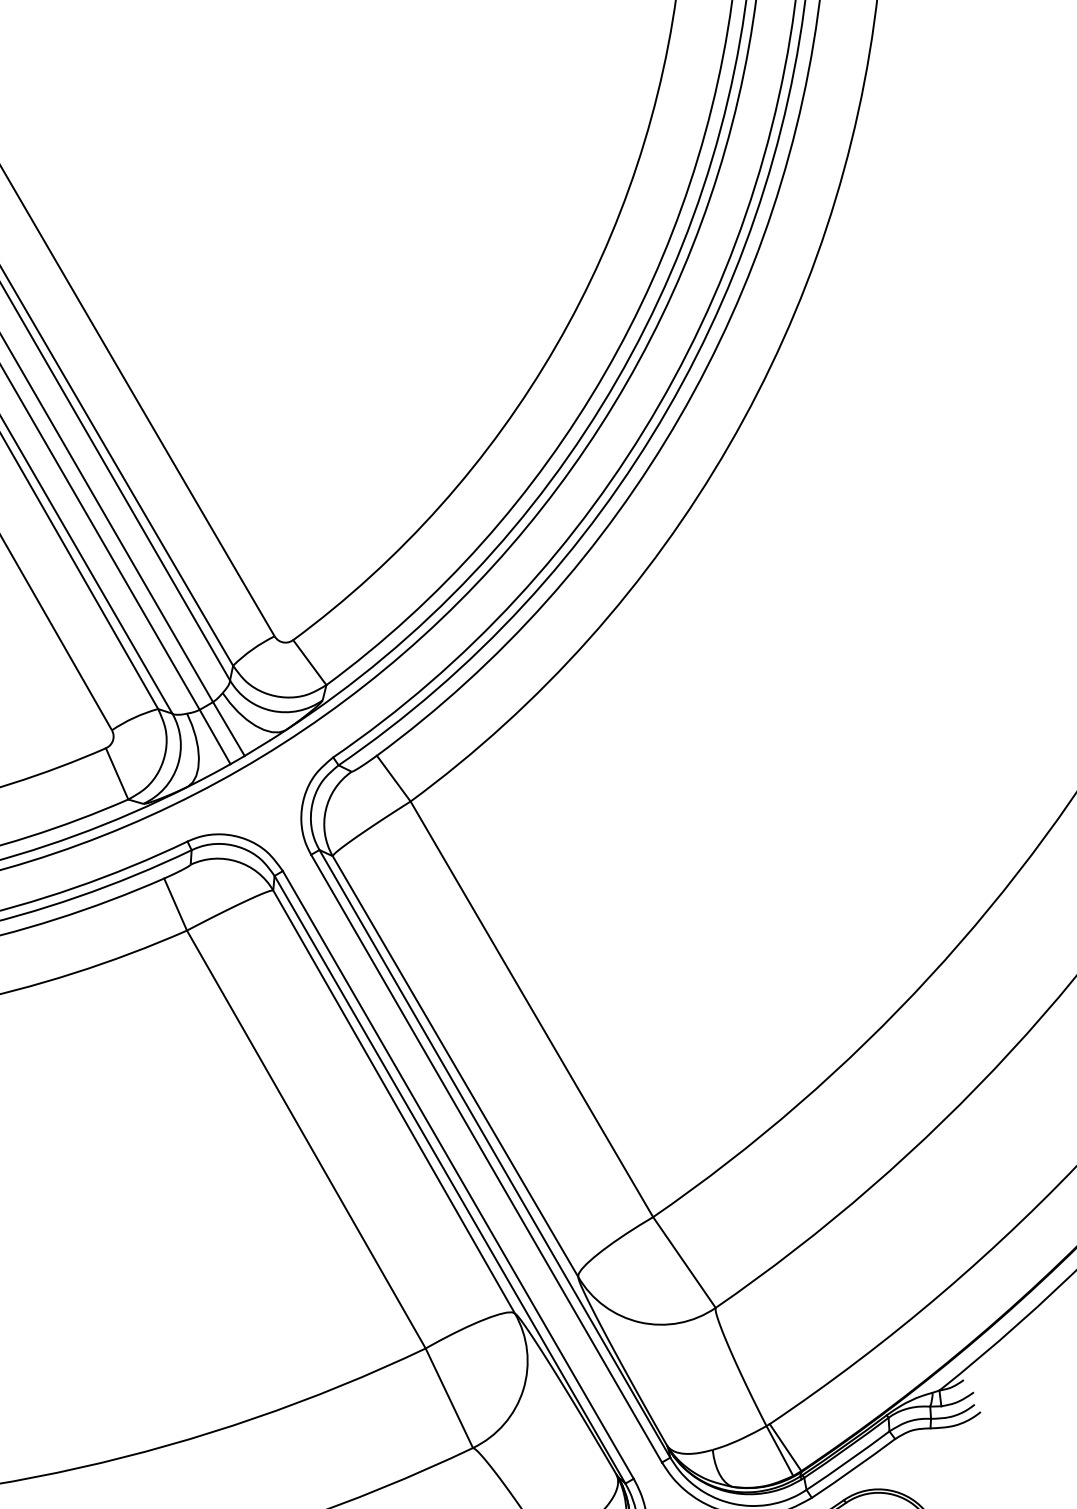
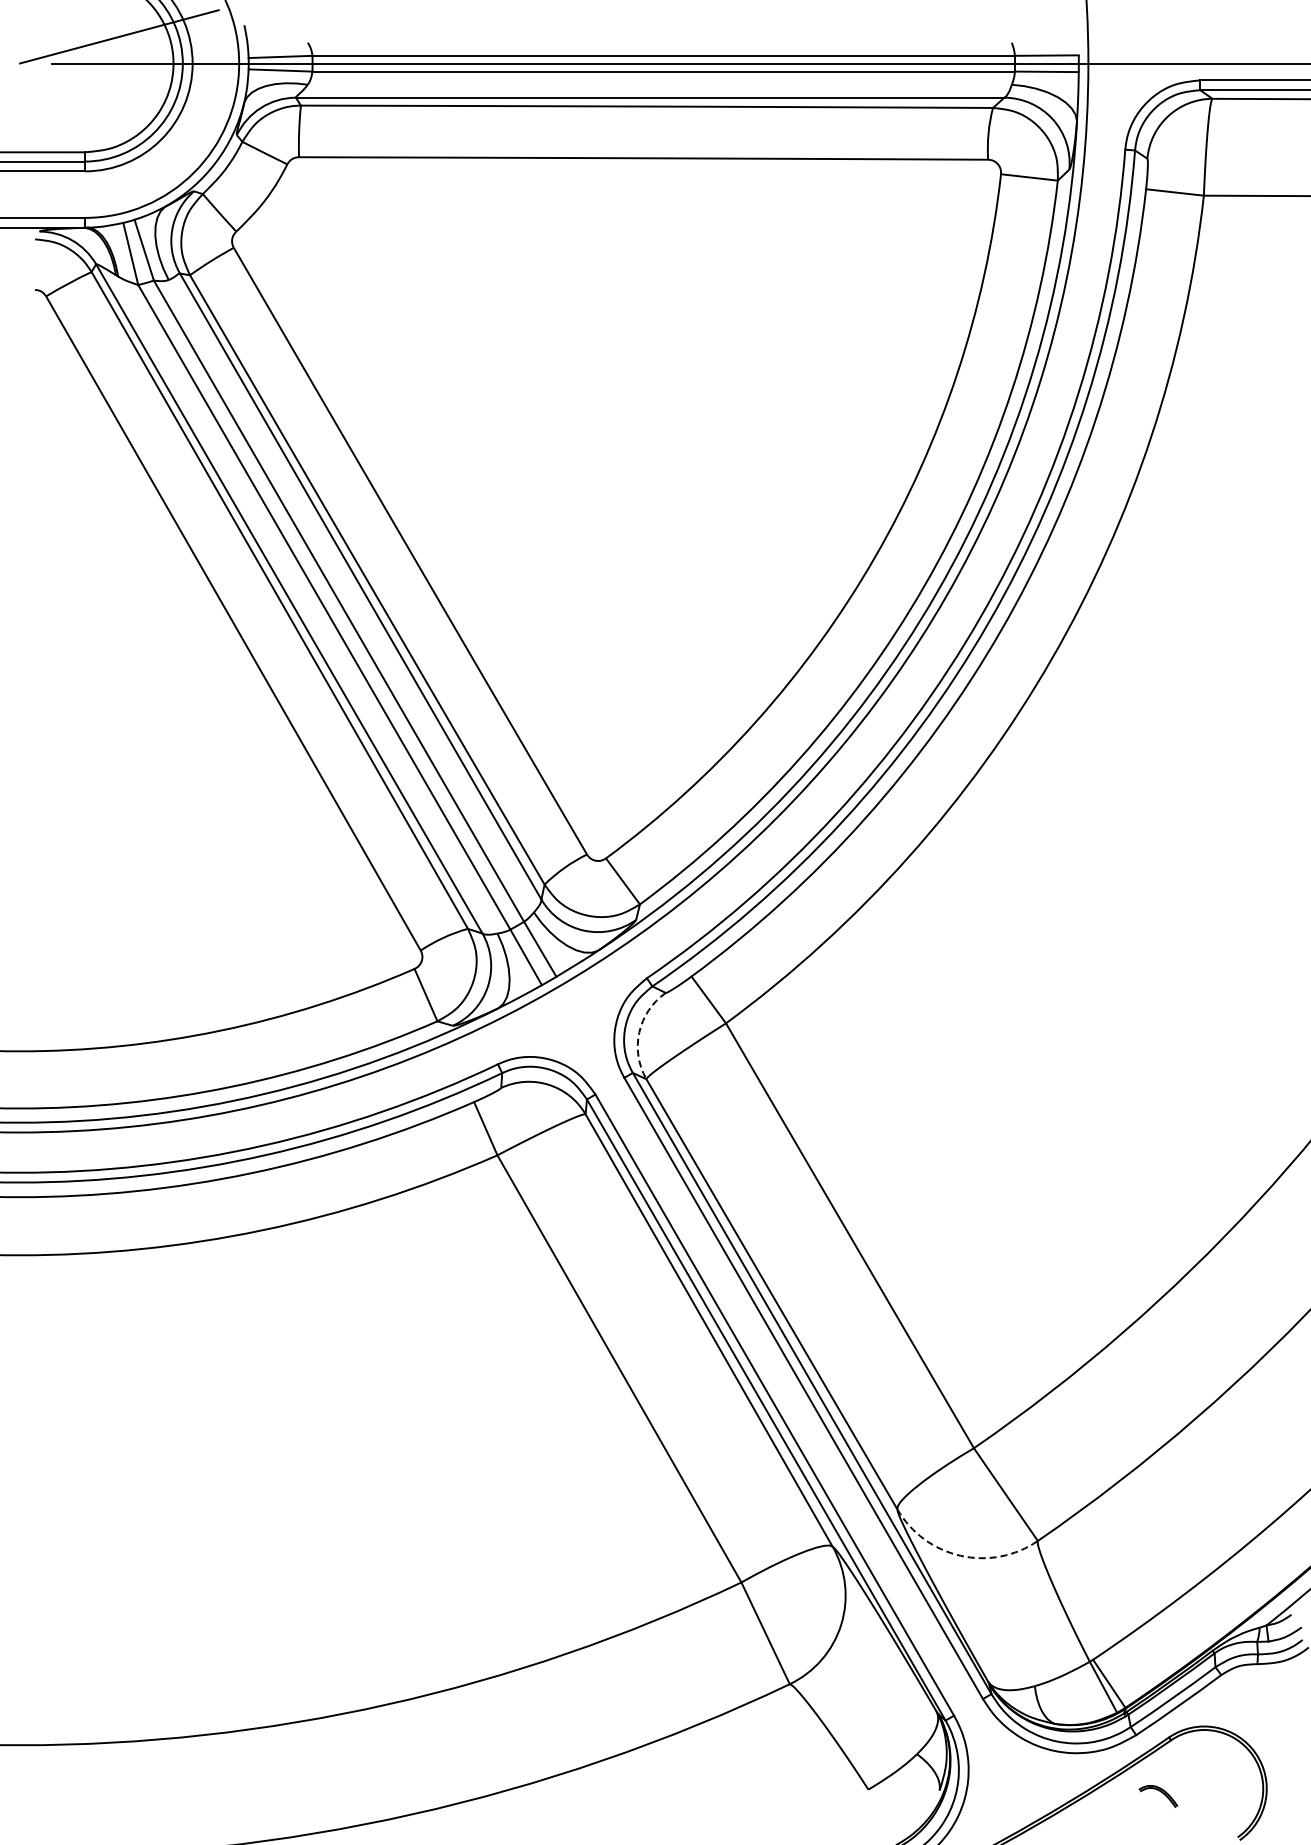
arc: (325, 810) -> (639, 1032), solid -> dashed
arc: (640, 1322) -> (960, 1555), solid -> dashed

